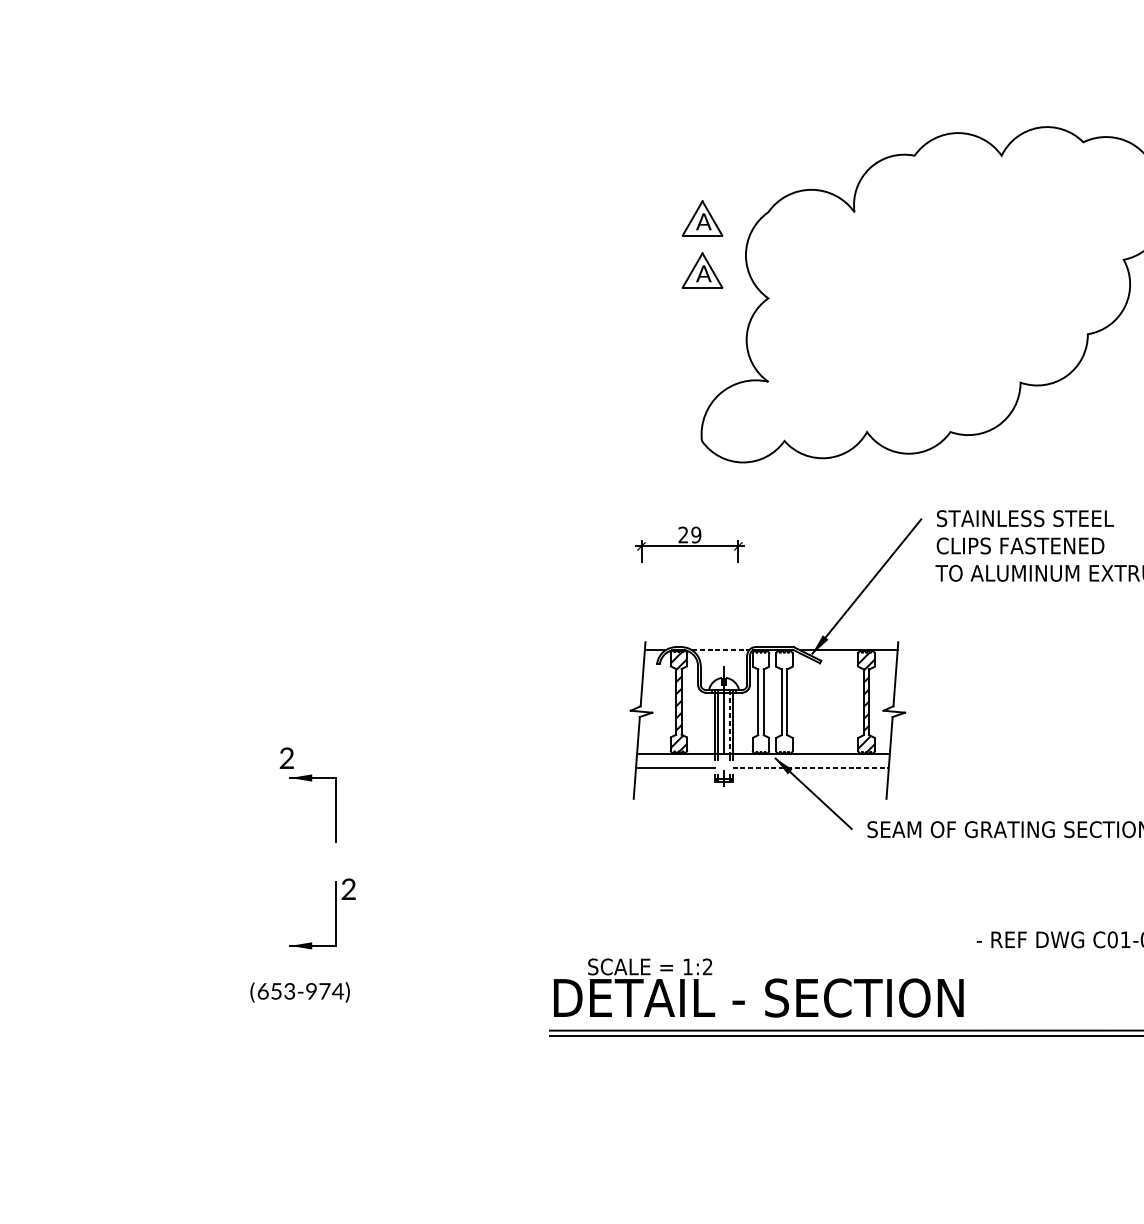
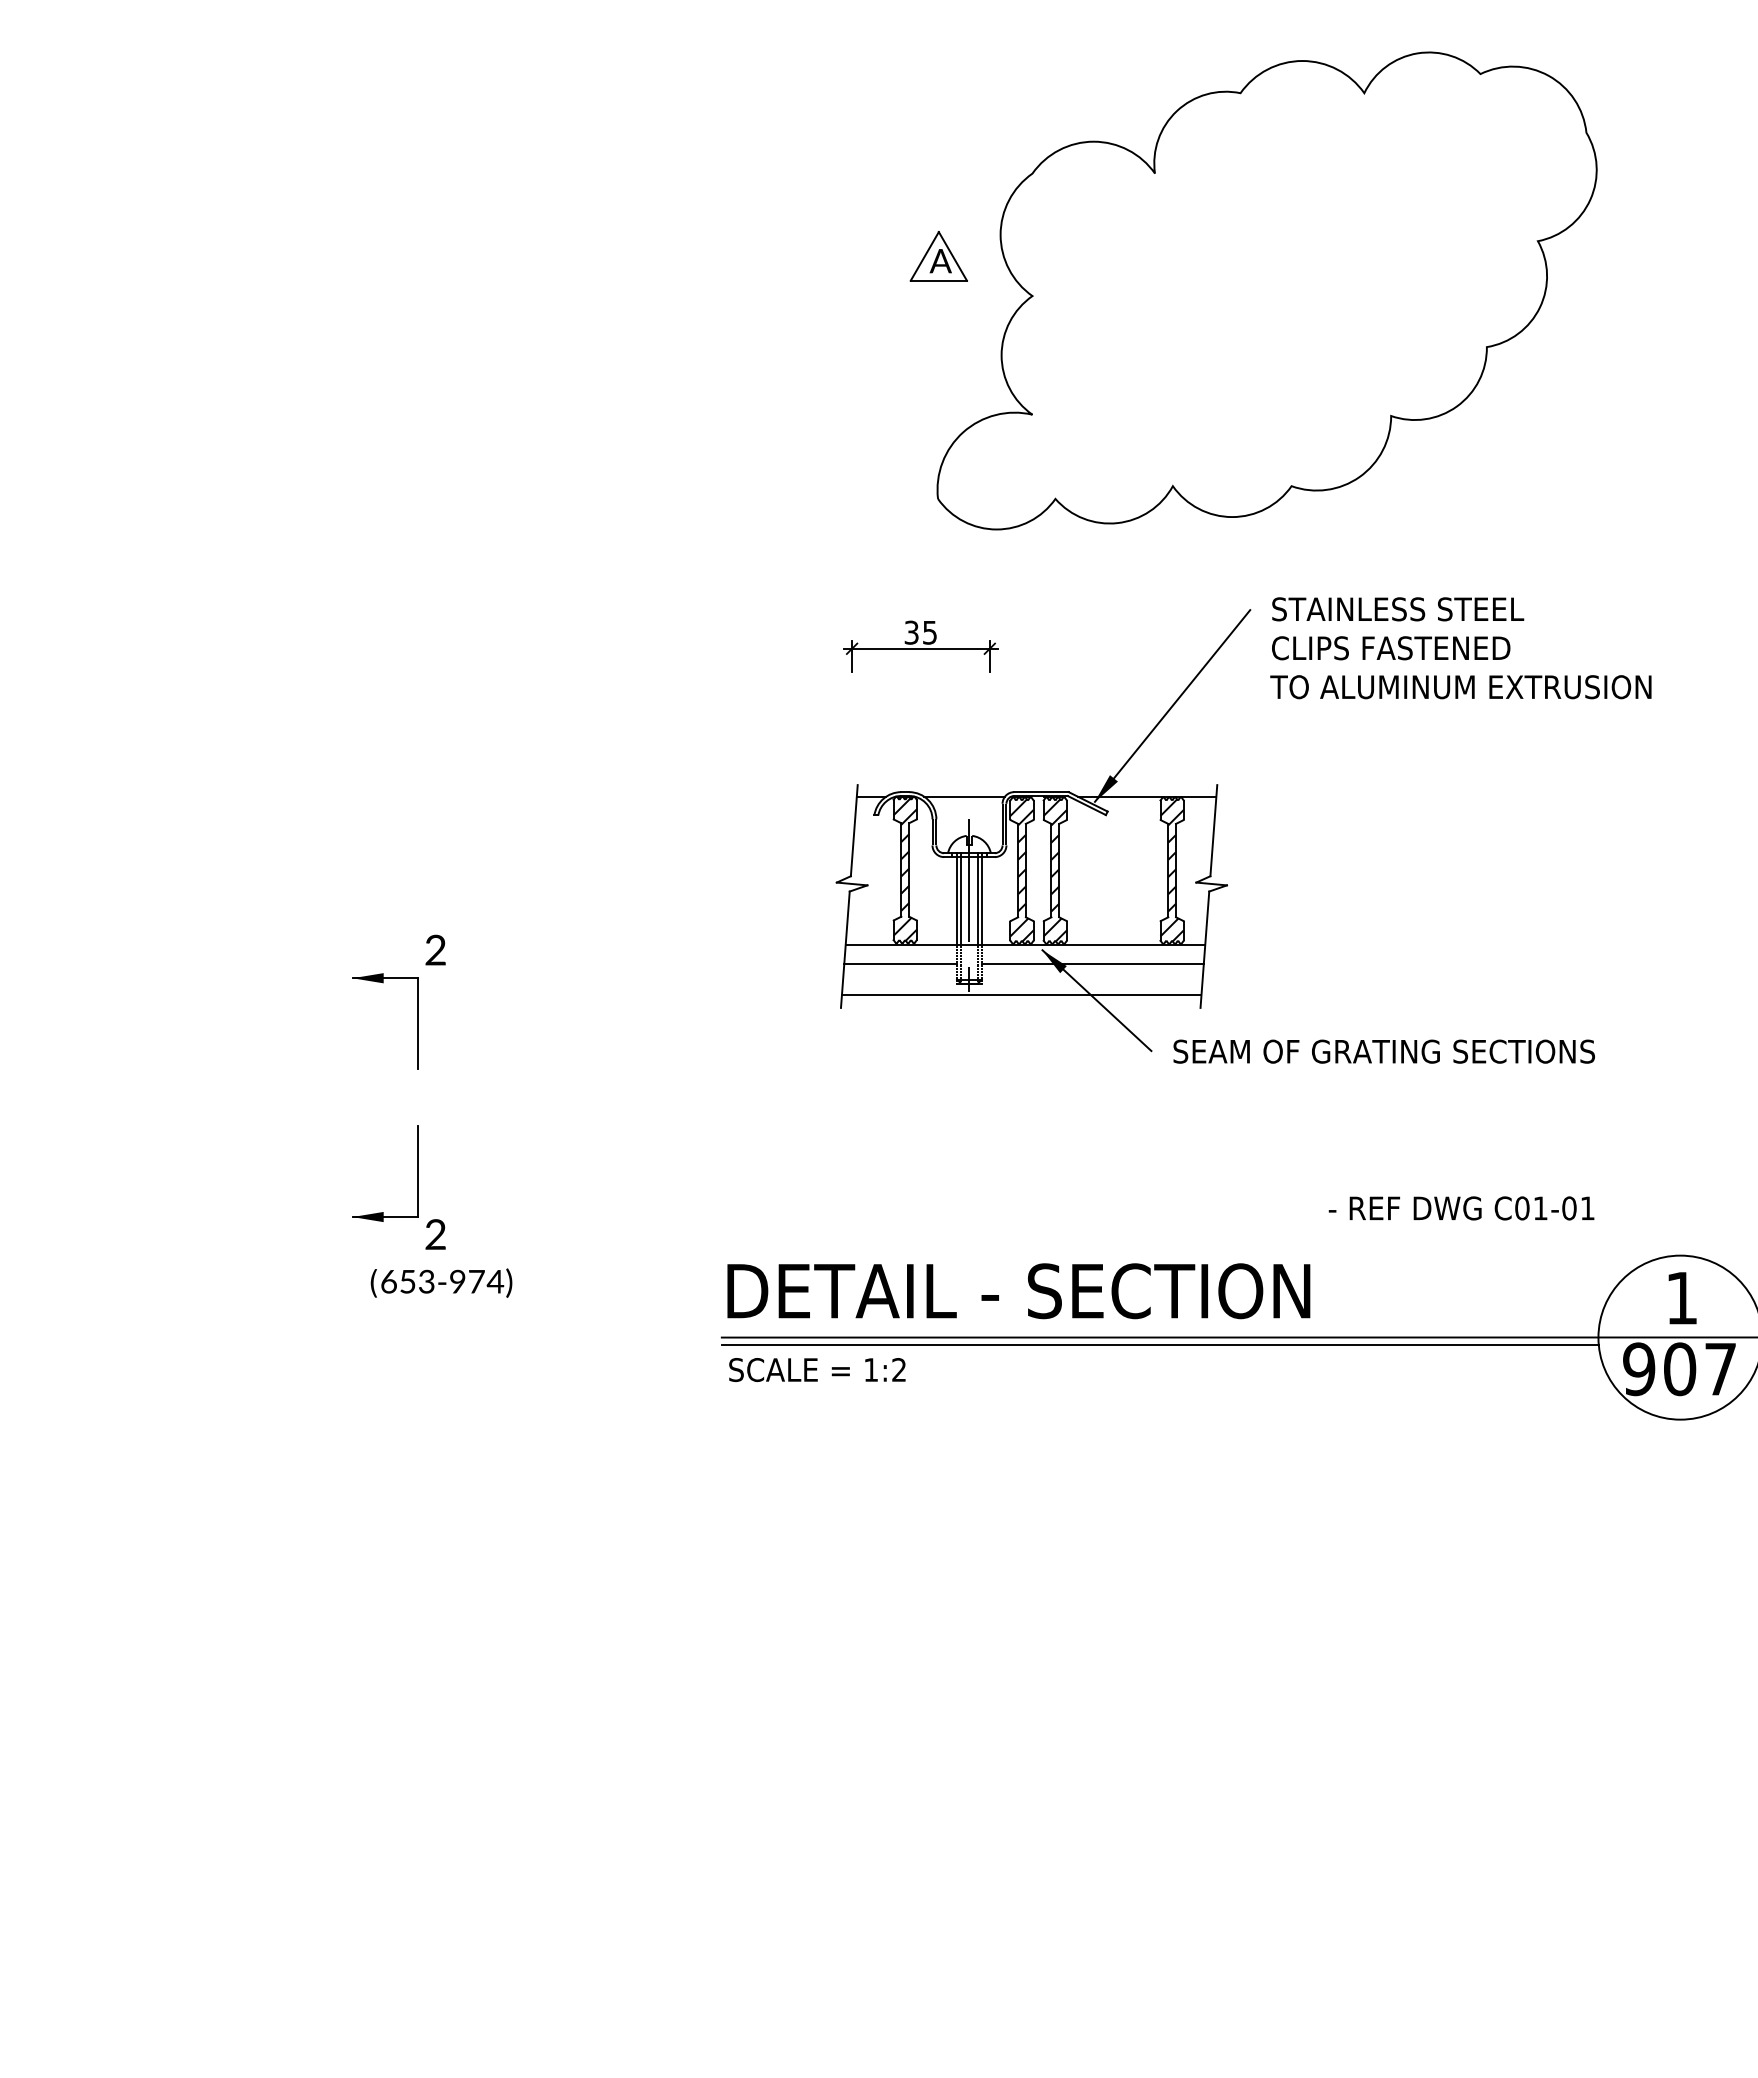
part: (702, 218) -> (938, 182), removed
text: (689, 534) -> (920, 632), 29 -> 35
line: (721, 650) -> (965, 796), dashed -> solid
hatch: (760, 702) -> (1021, 870), added
hatch: (784, 702) -> (1055, 870), added
line: (729, 721) -> (977, 898), dashed -> solid
text: (286, 757) -> (435, 949), moved
line: (810, 768) -> (1092, 964), dashed -> solid
line: (760, 790) -> (1021, 995), added
text: (348, 889) -> (435, 1234), moved
text: (650, 966) -> (817, 1369), moved
text: (300, 991) -> (441, 1282), moved

